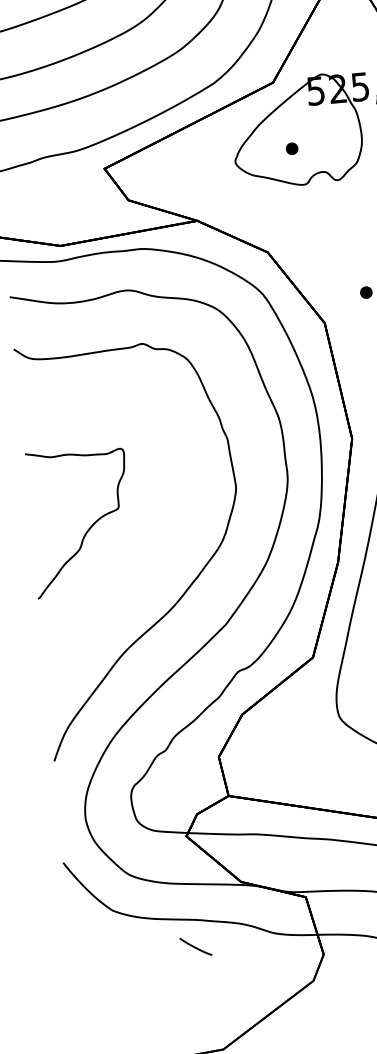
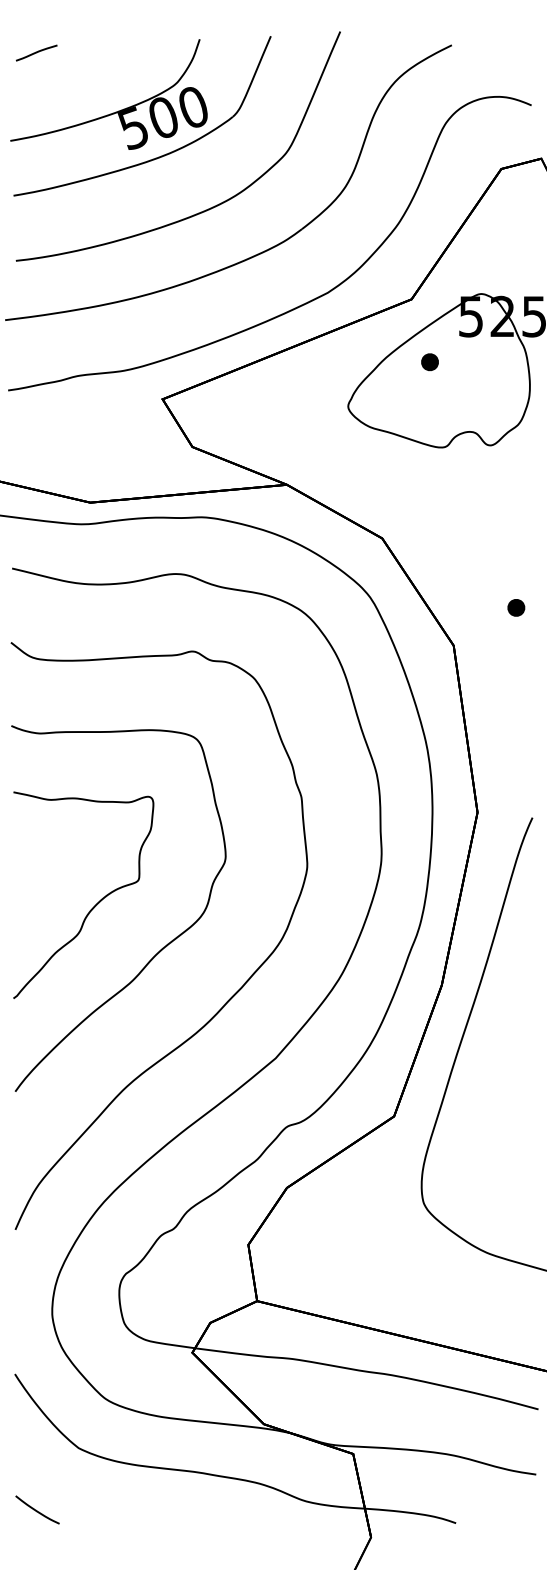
part: (291, 149) -> (429, 362), moved
curve: (138, 555) -> (160, 949), added
curve: (195, 946) -> (36, 1509), moved

